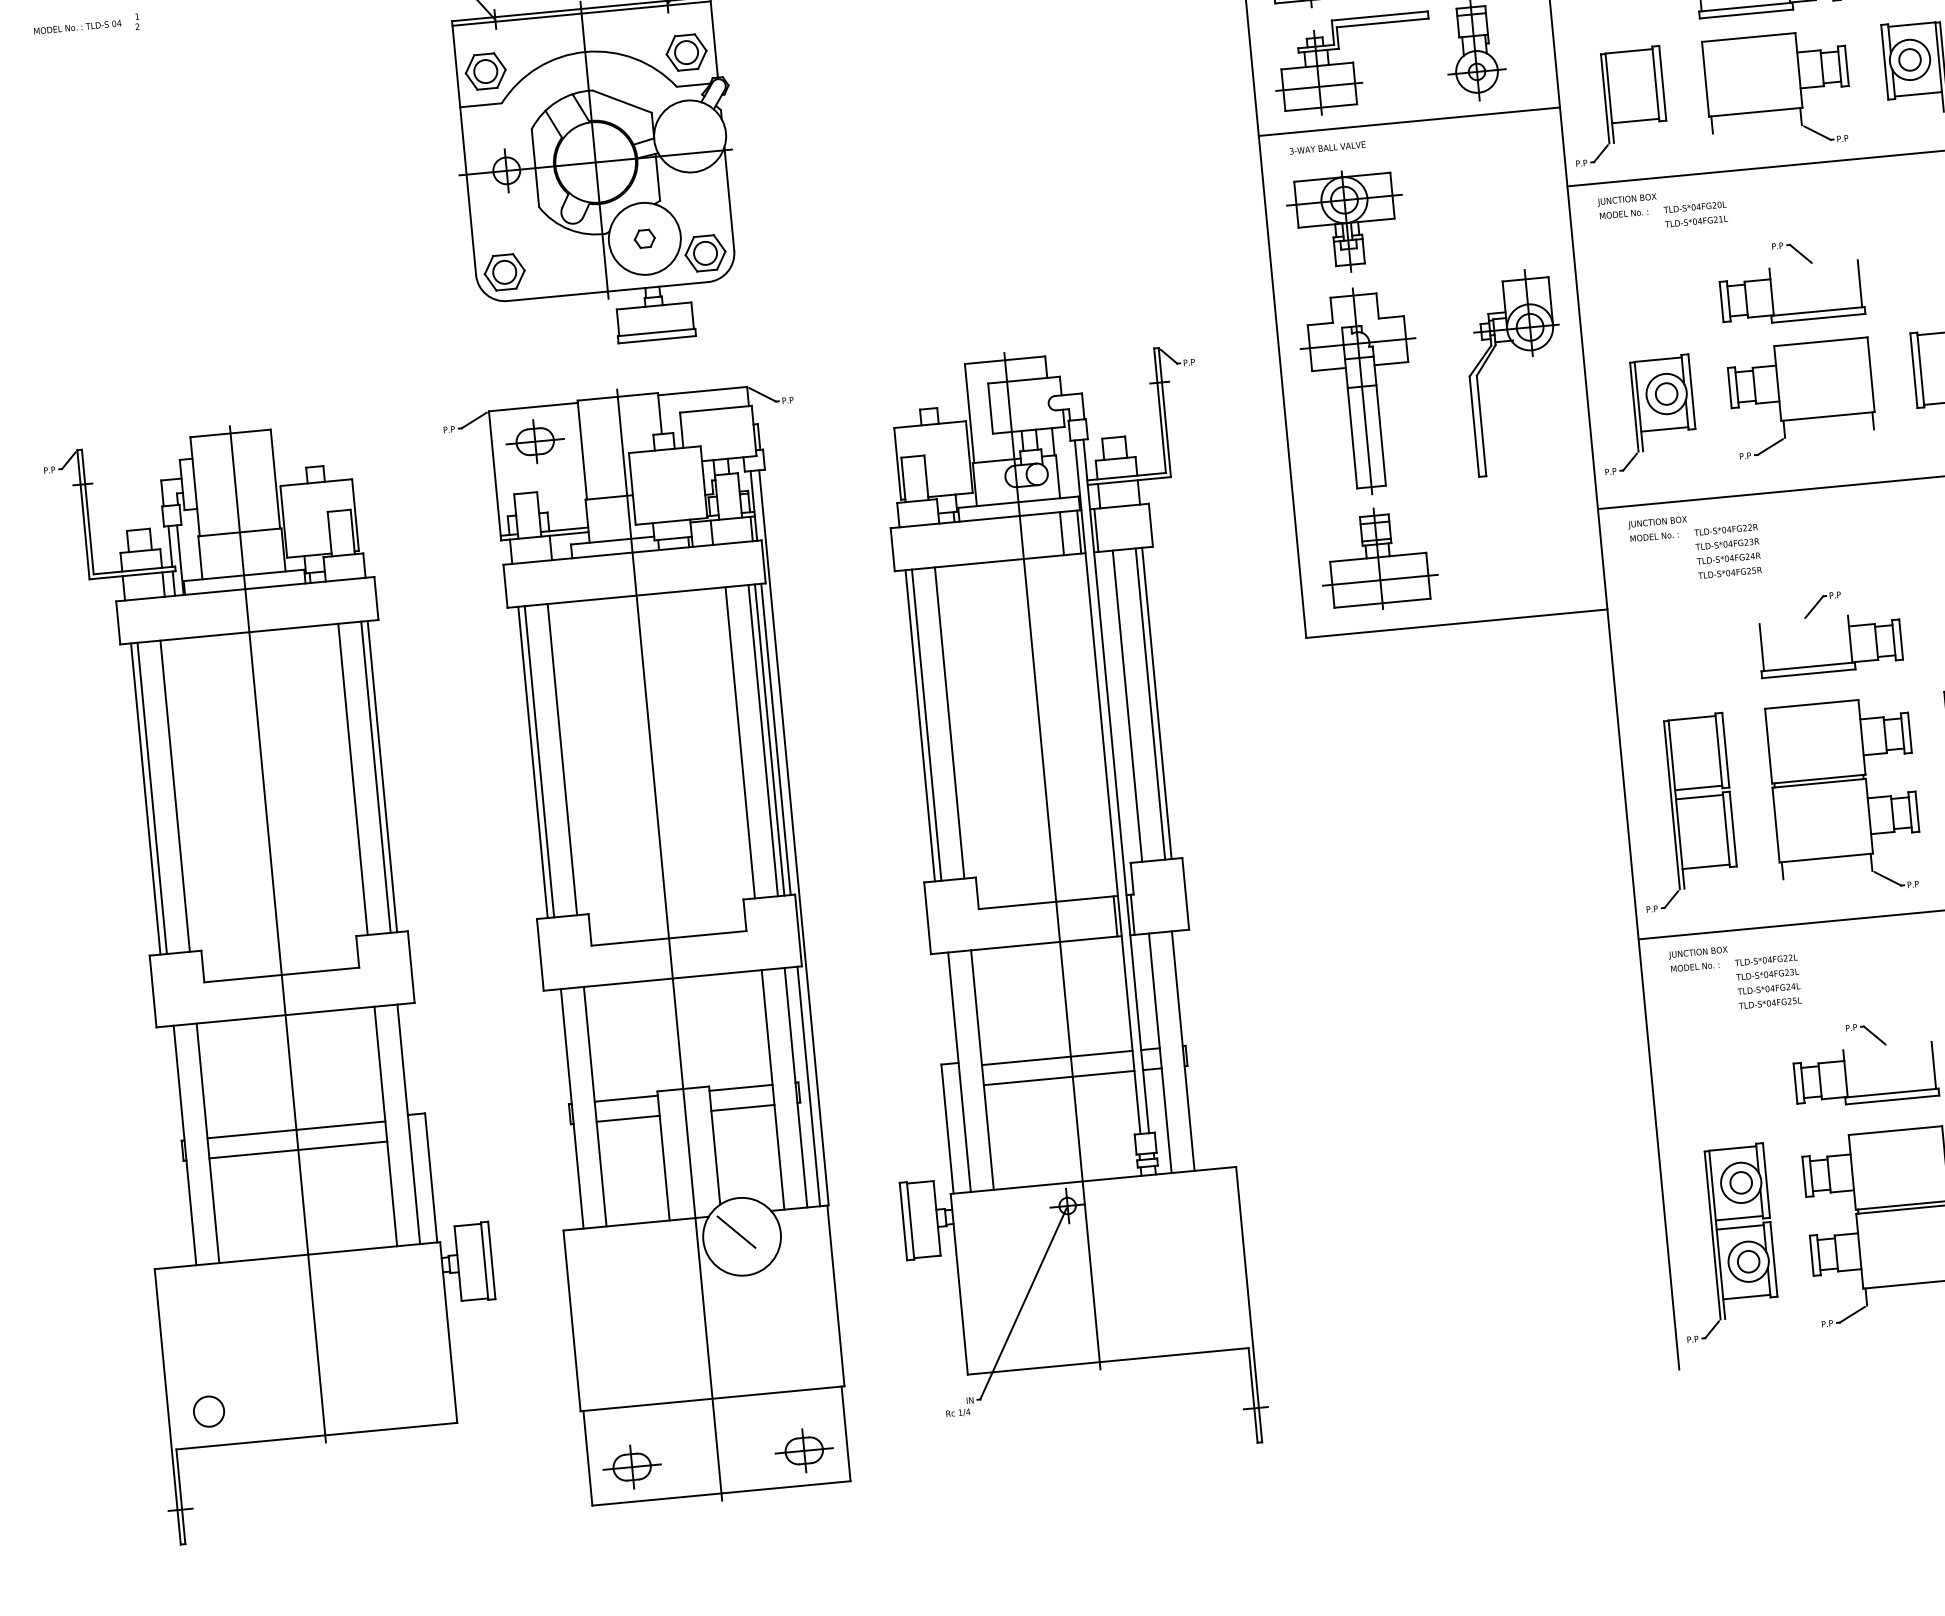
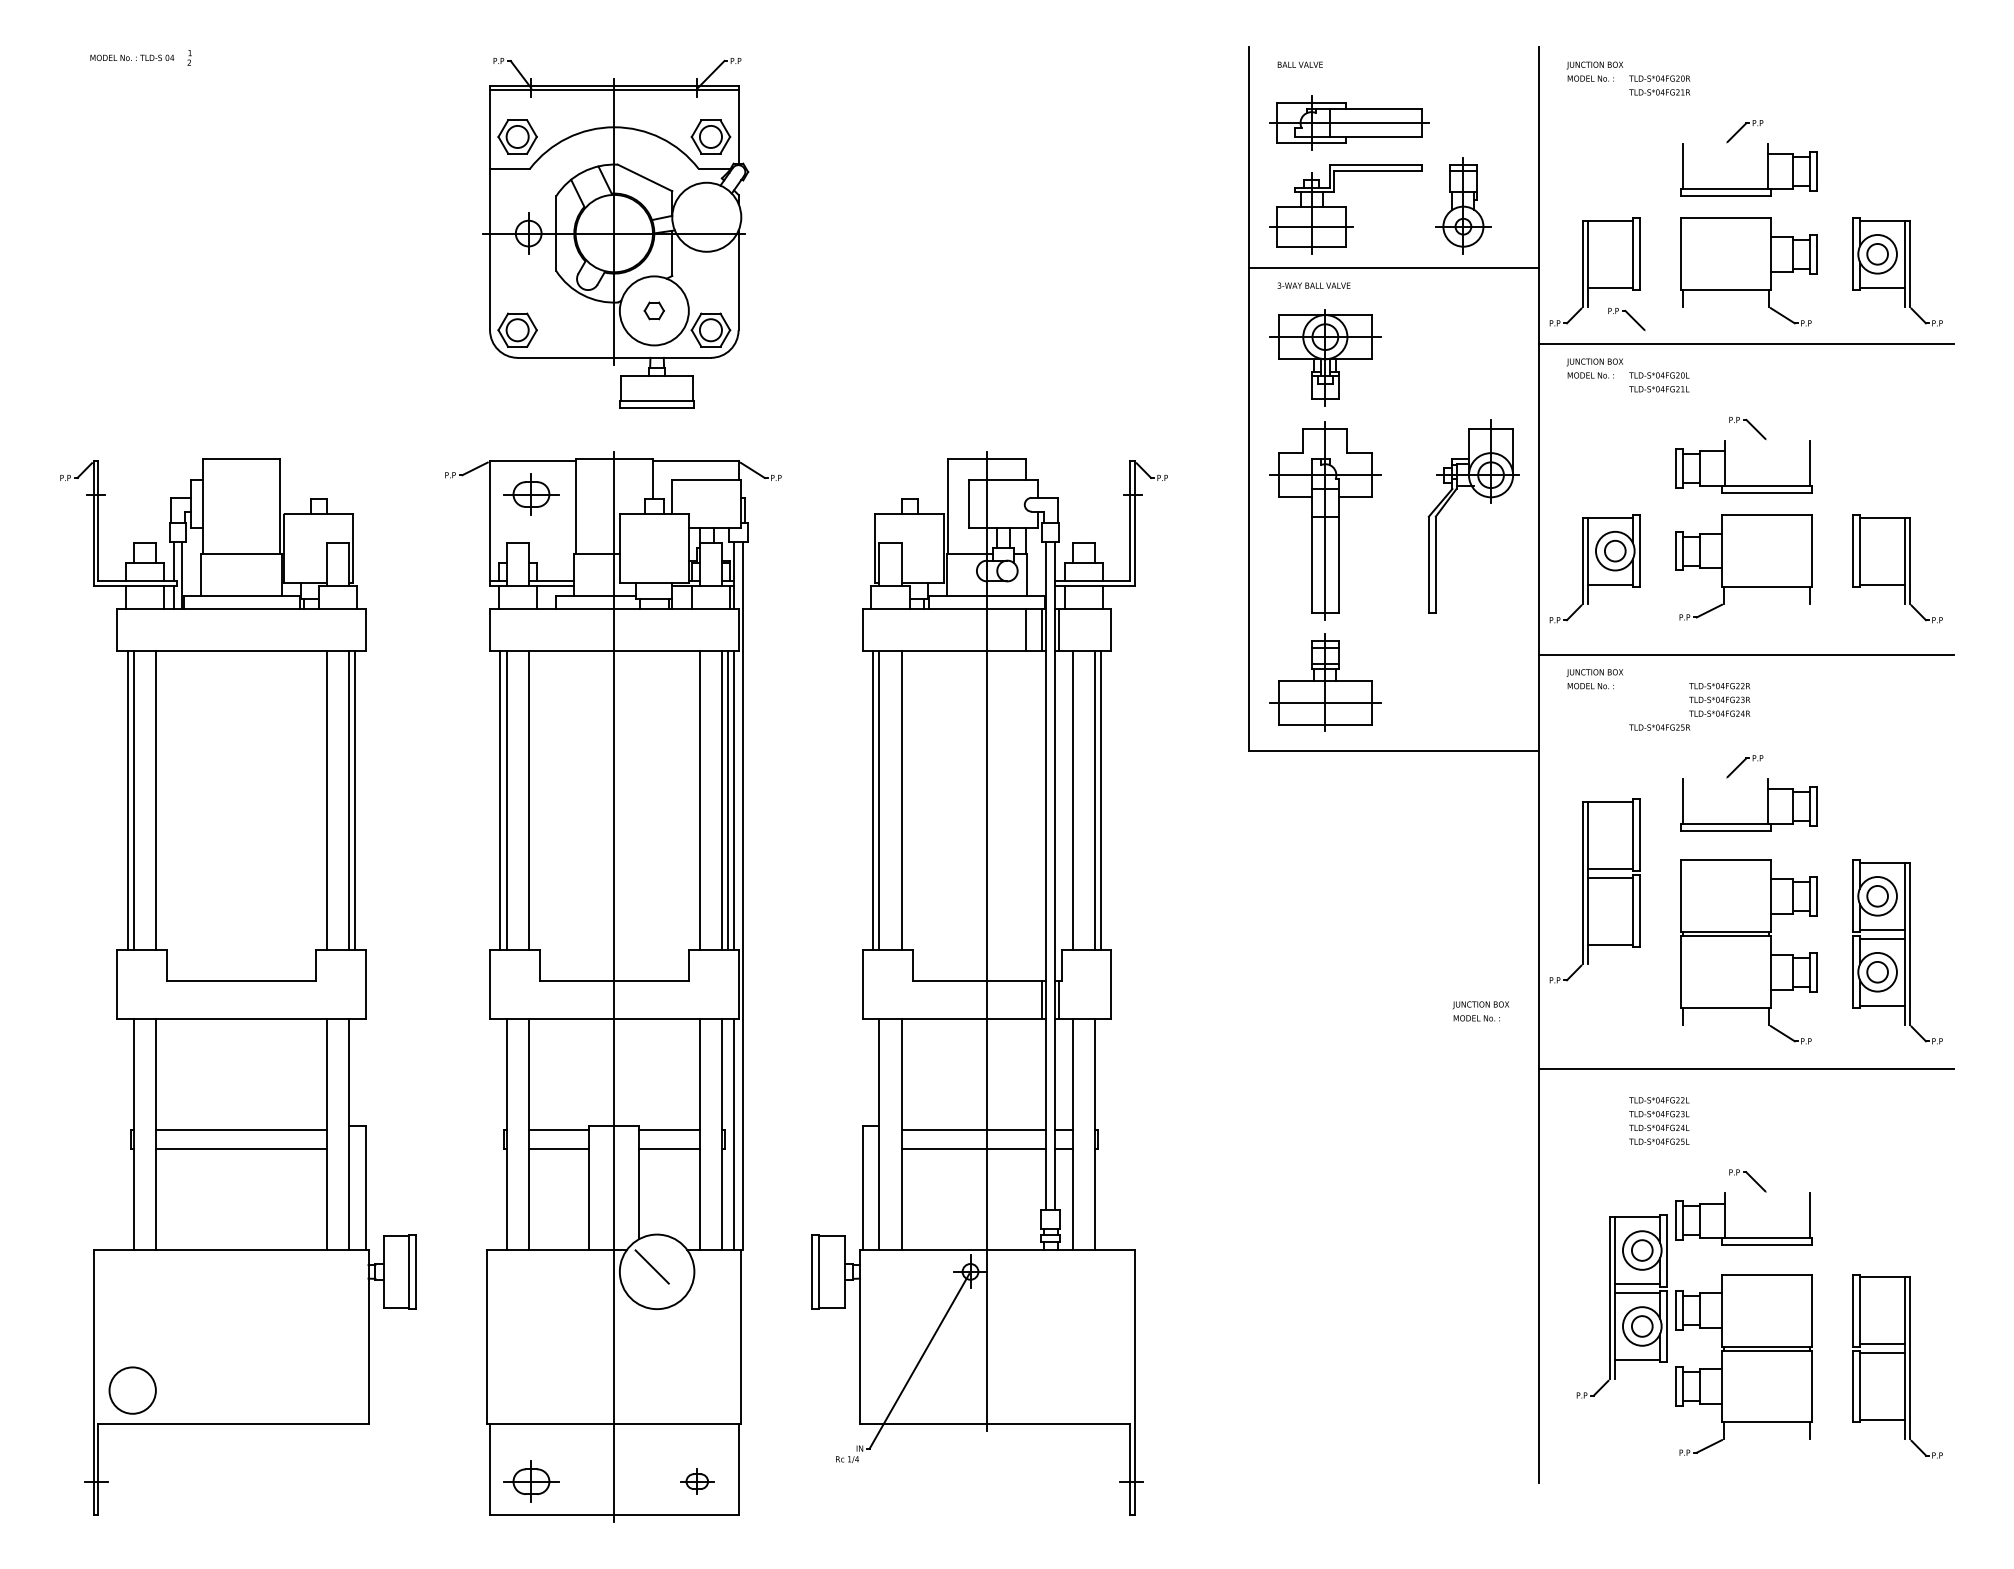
part: (1655, 152) -> (1626, 319), added
text: (1727, 543) -> (1719, 699), moved
part: (1684, 811) -> (1594, 890), moved
line: (277, 934) -> (241, 941), removed
text: (1698, 959) -> (1480, 1011), moved
part: (1725, 1243) -> (1621, 1306), moved
circle: (208, 1411) -> (132, 1390), size x1.6
part: (804, 1450) -> (697, 1481), size x0.6

